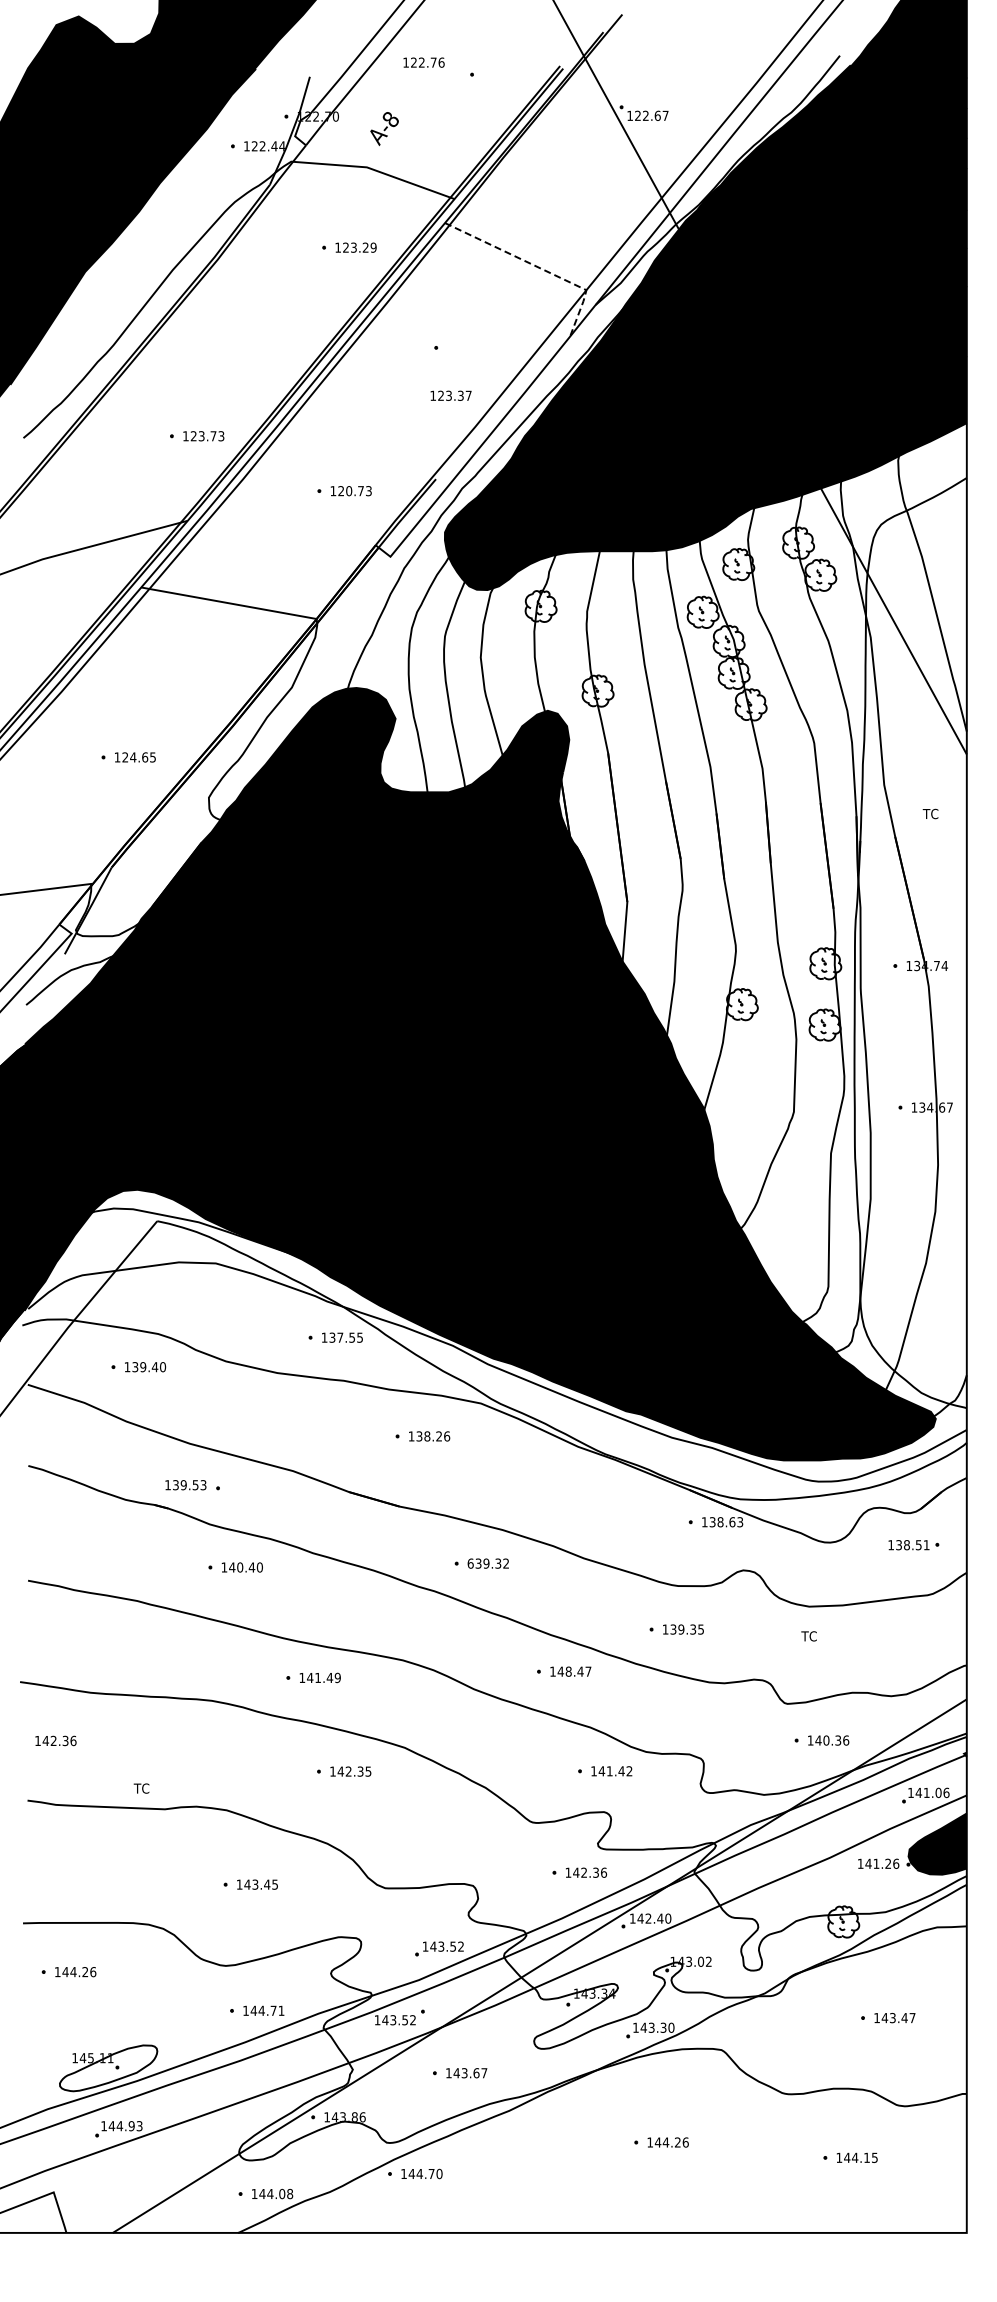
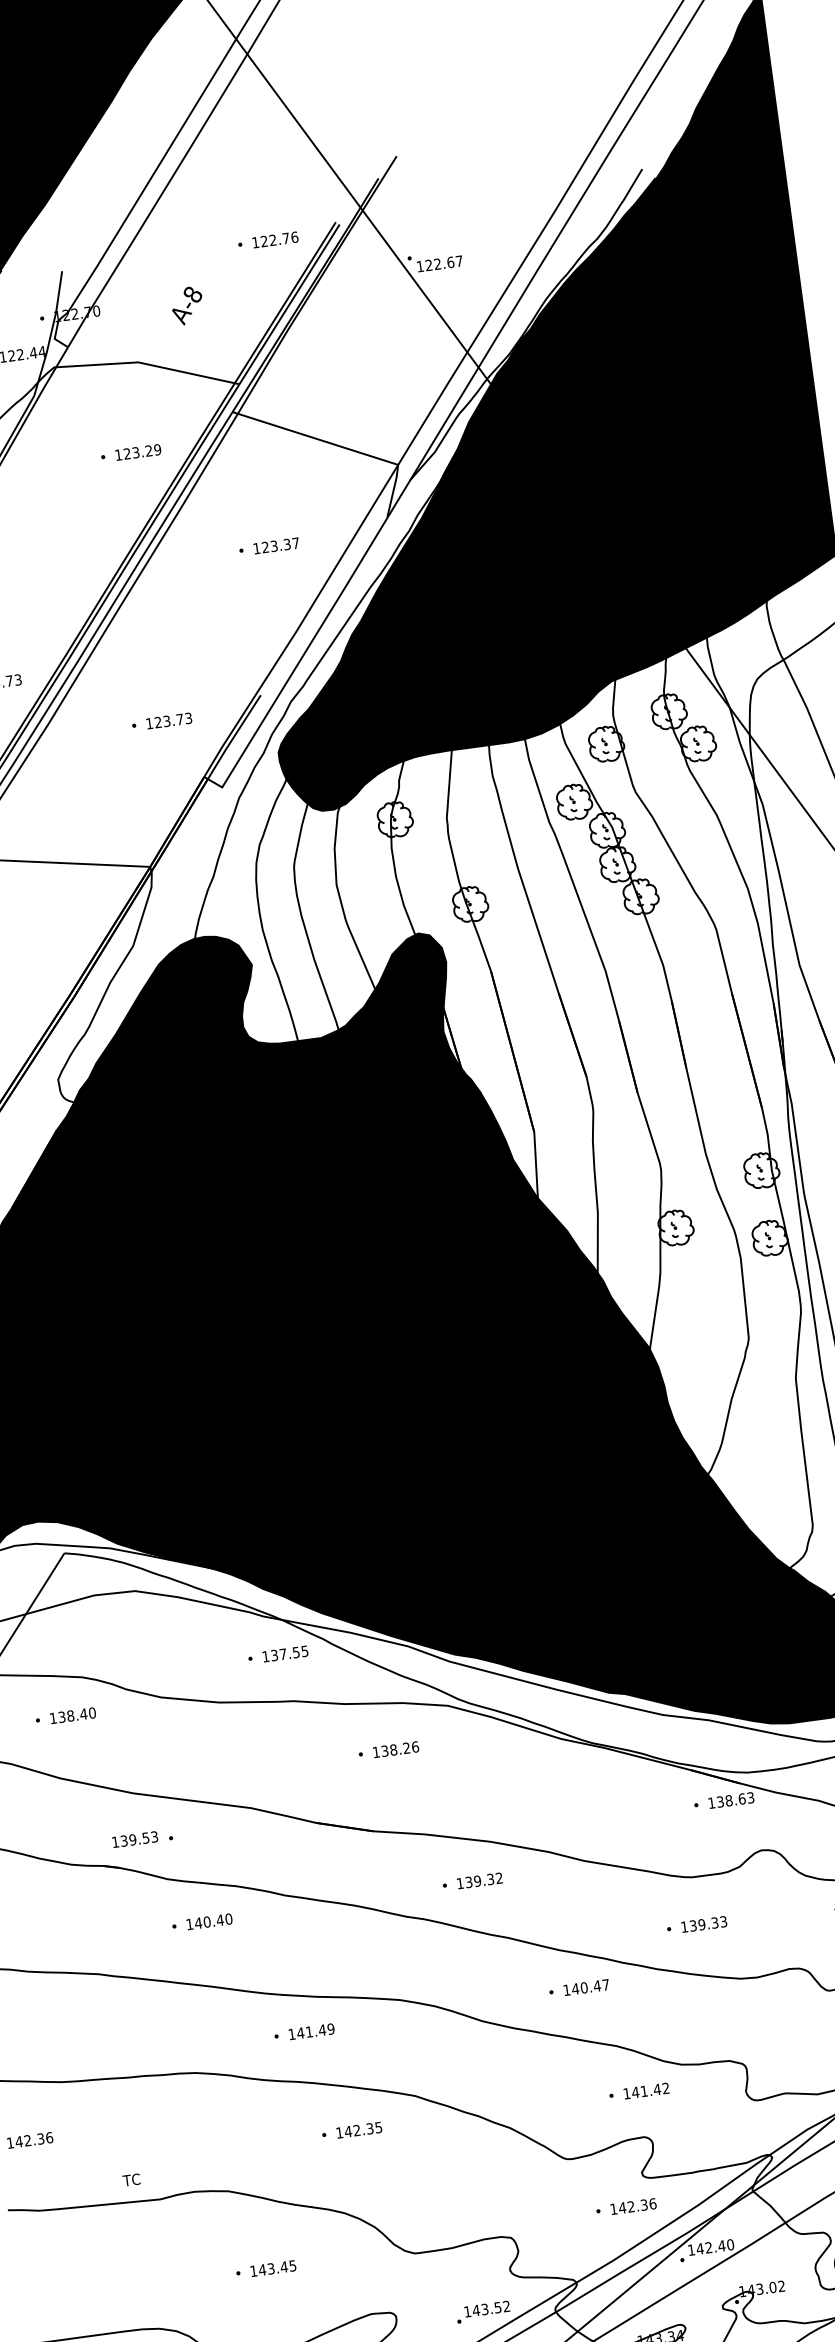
text: (423, 62) -> (274, 239), moved
text: (384, 128) -> (187, 305), moved
line: (538, 267) -> (342, 447), dashed -> solid
text: (450, 395) -> (275, 545), moved
text: (349, 491) -> (167, 721), 120.73 -> 123.73
text: (143, 1367) -> (71, 1716), 139.40 -> 138.40
text: (470, 1563) -> (460, 1883), 639.32 -> 139.32
text: (700, 1628) -> (722, 1920), 139.35 -> 139.33
text: (568, 1671) -> (583, 1987), 148.47 -> 140.47

